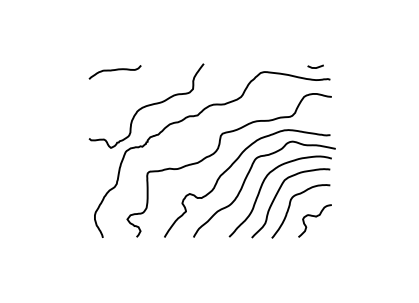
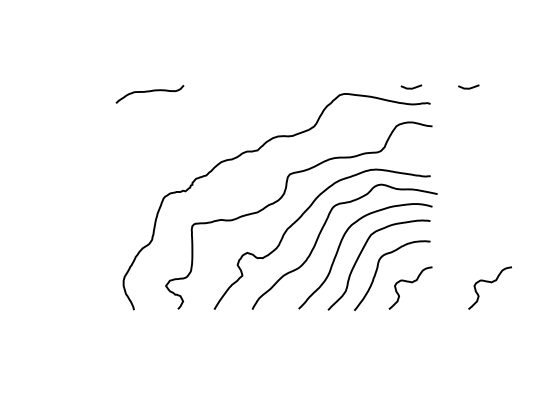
curve: (359, 67) -> (468, 87), added
curve: (146, 105) -> (190, 137), removed
curve: (375, 217) -> (489, 283), added

